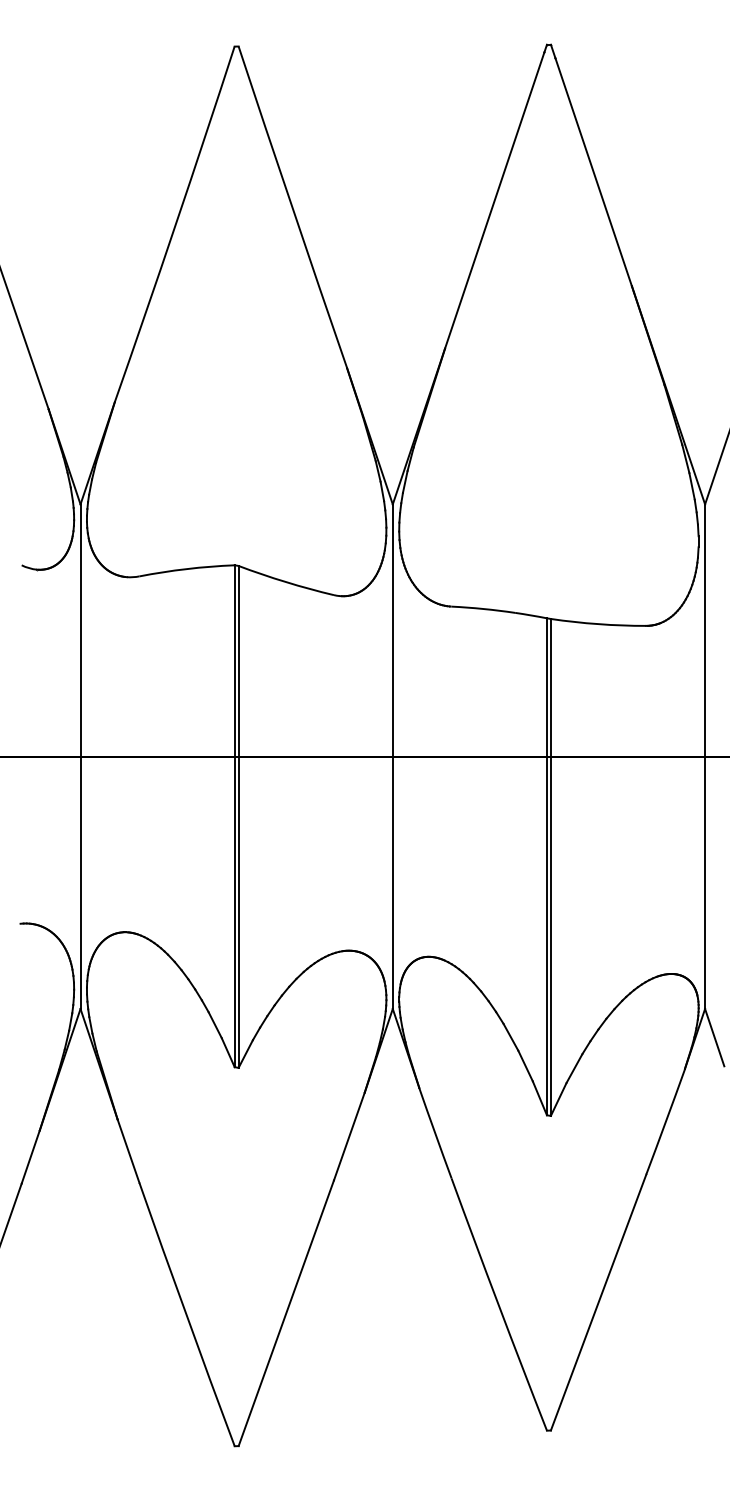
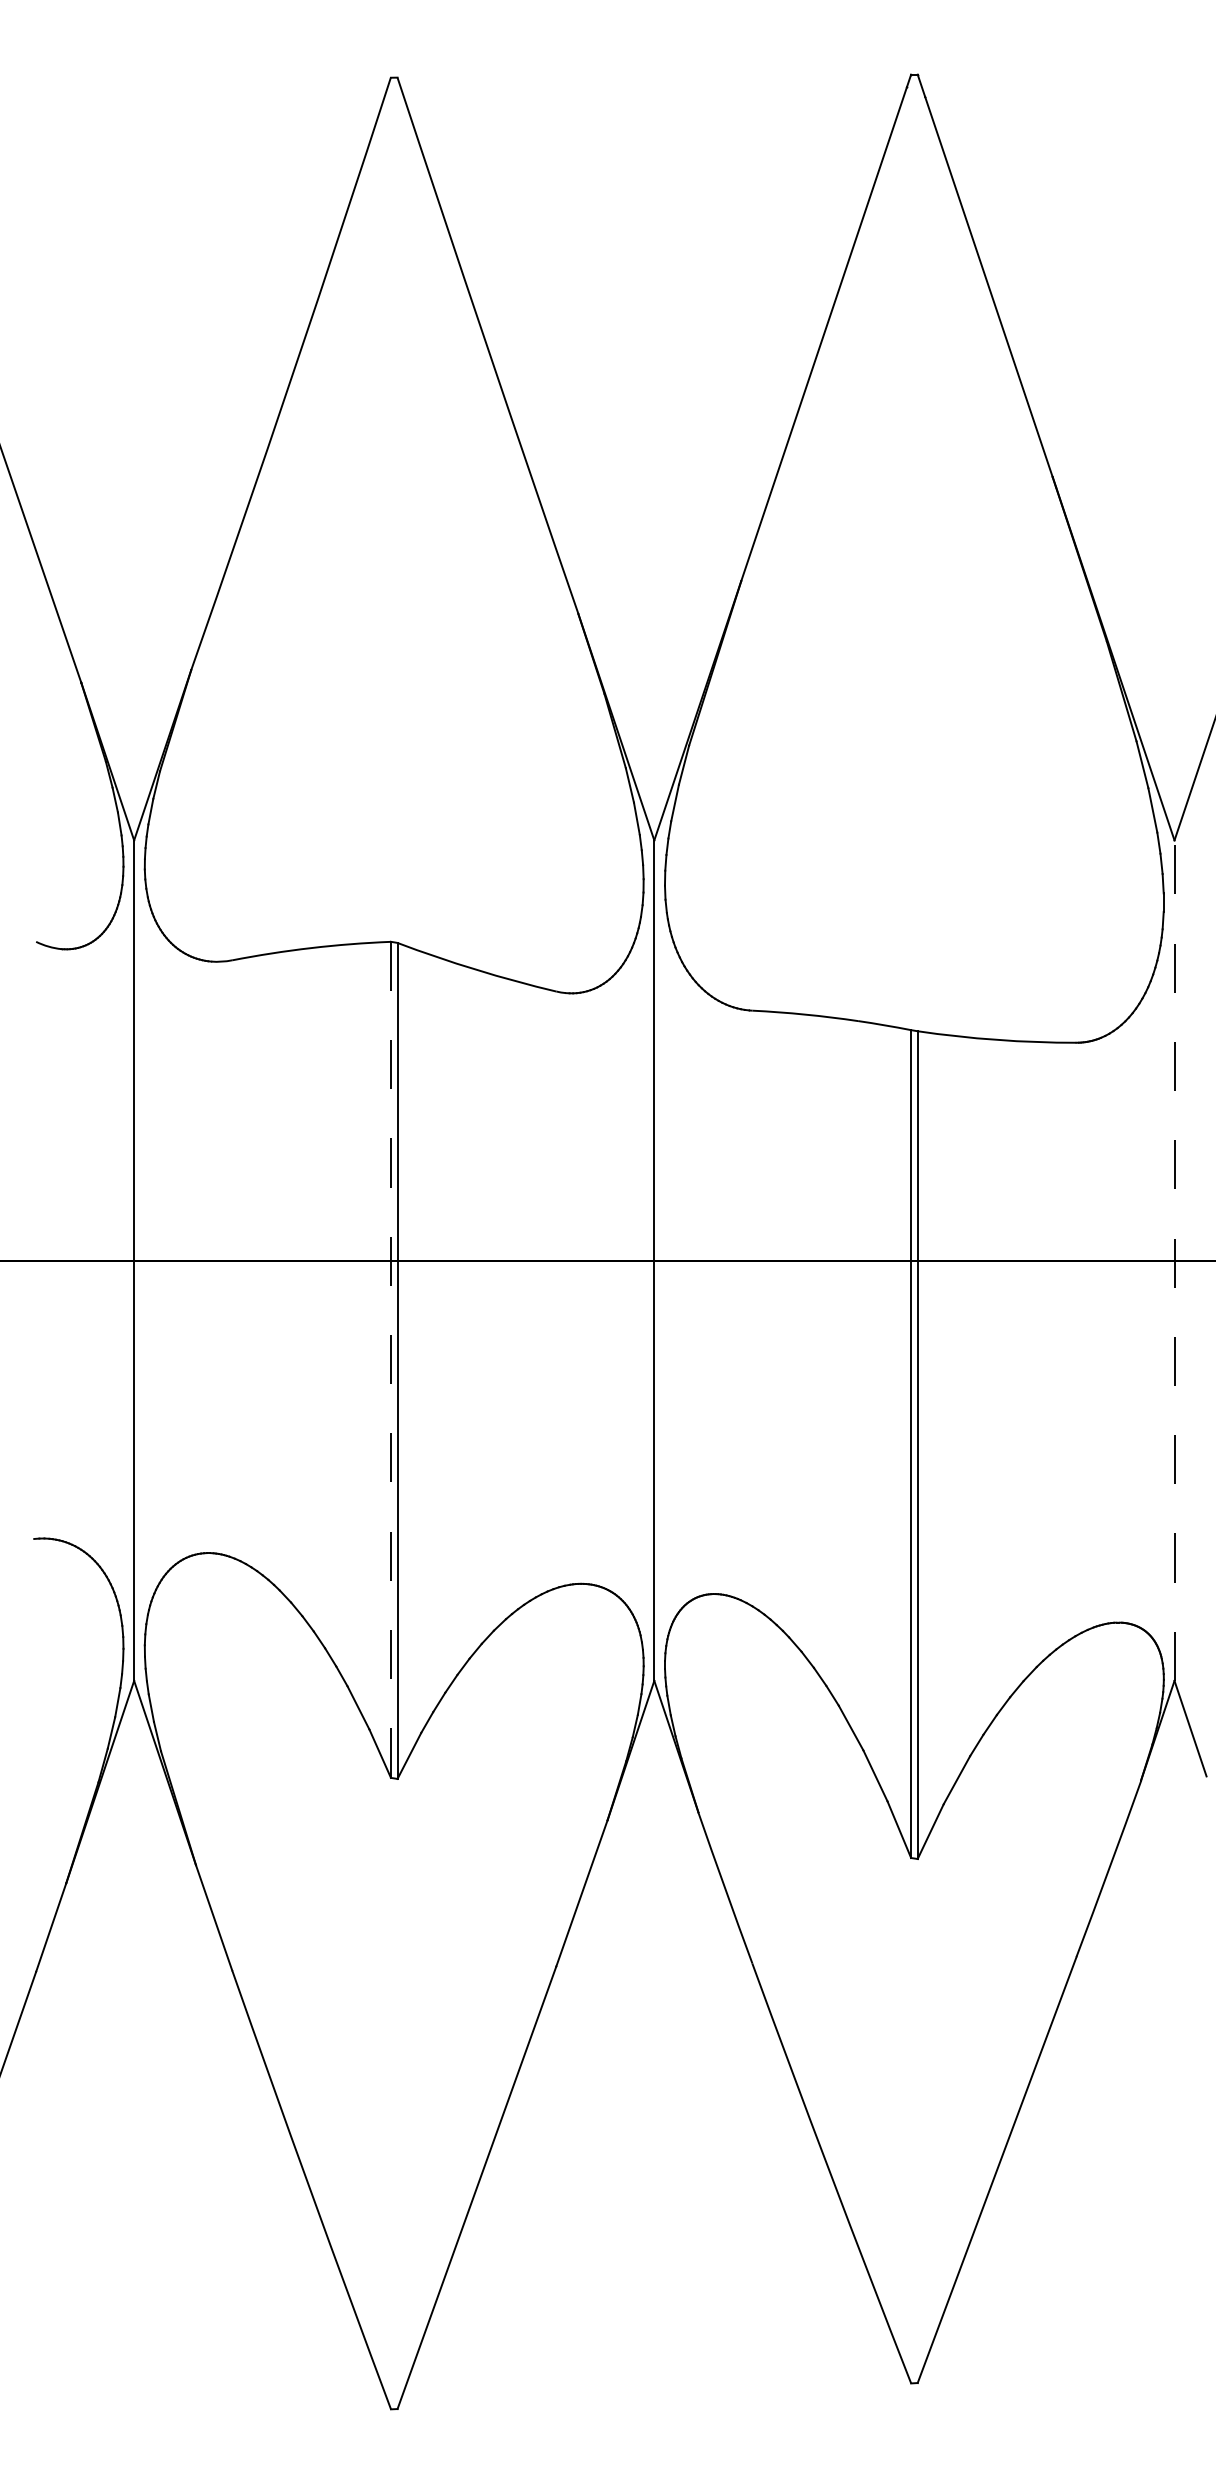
line: (705, 756) -> (1175, 1260), solid -> dashed
line: (234, 816) -> (390, 1360), solid -> dashed

